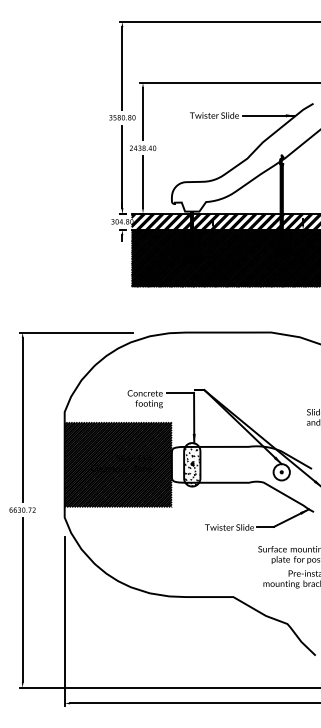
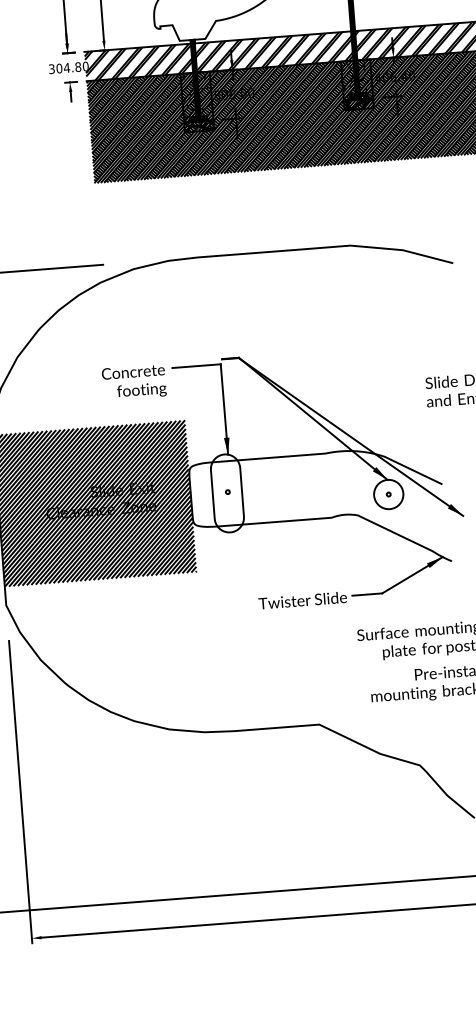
hatch: (192, 464) -> (227, 492), removed

